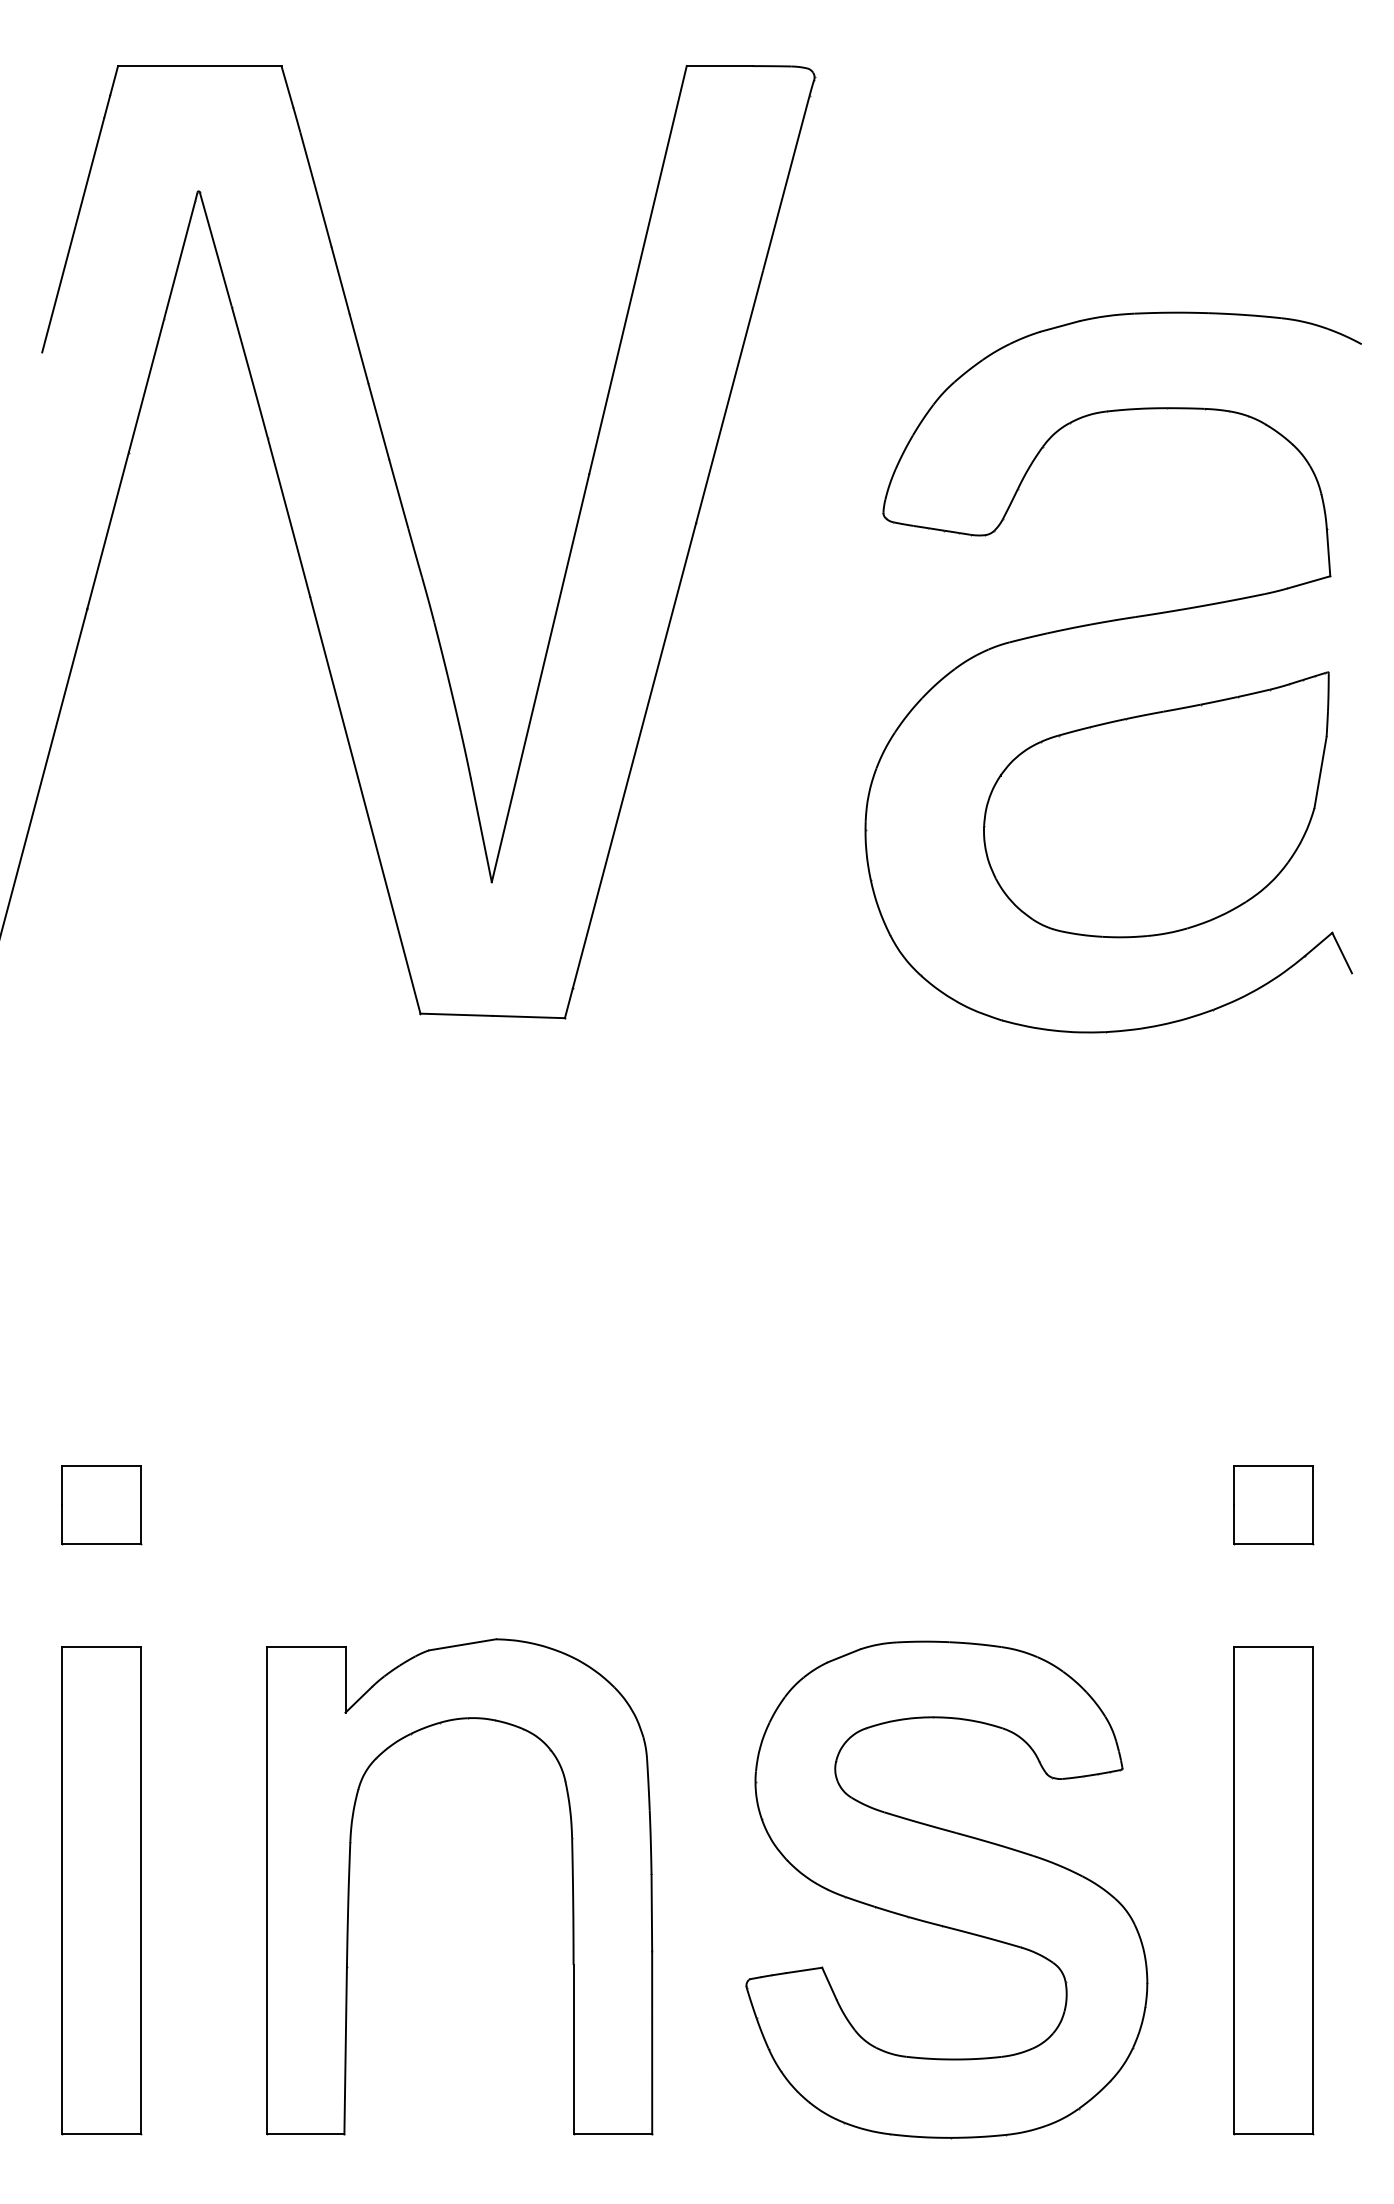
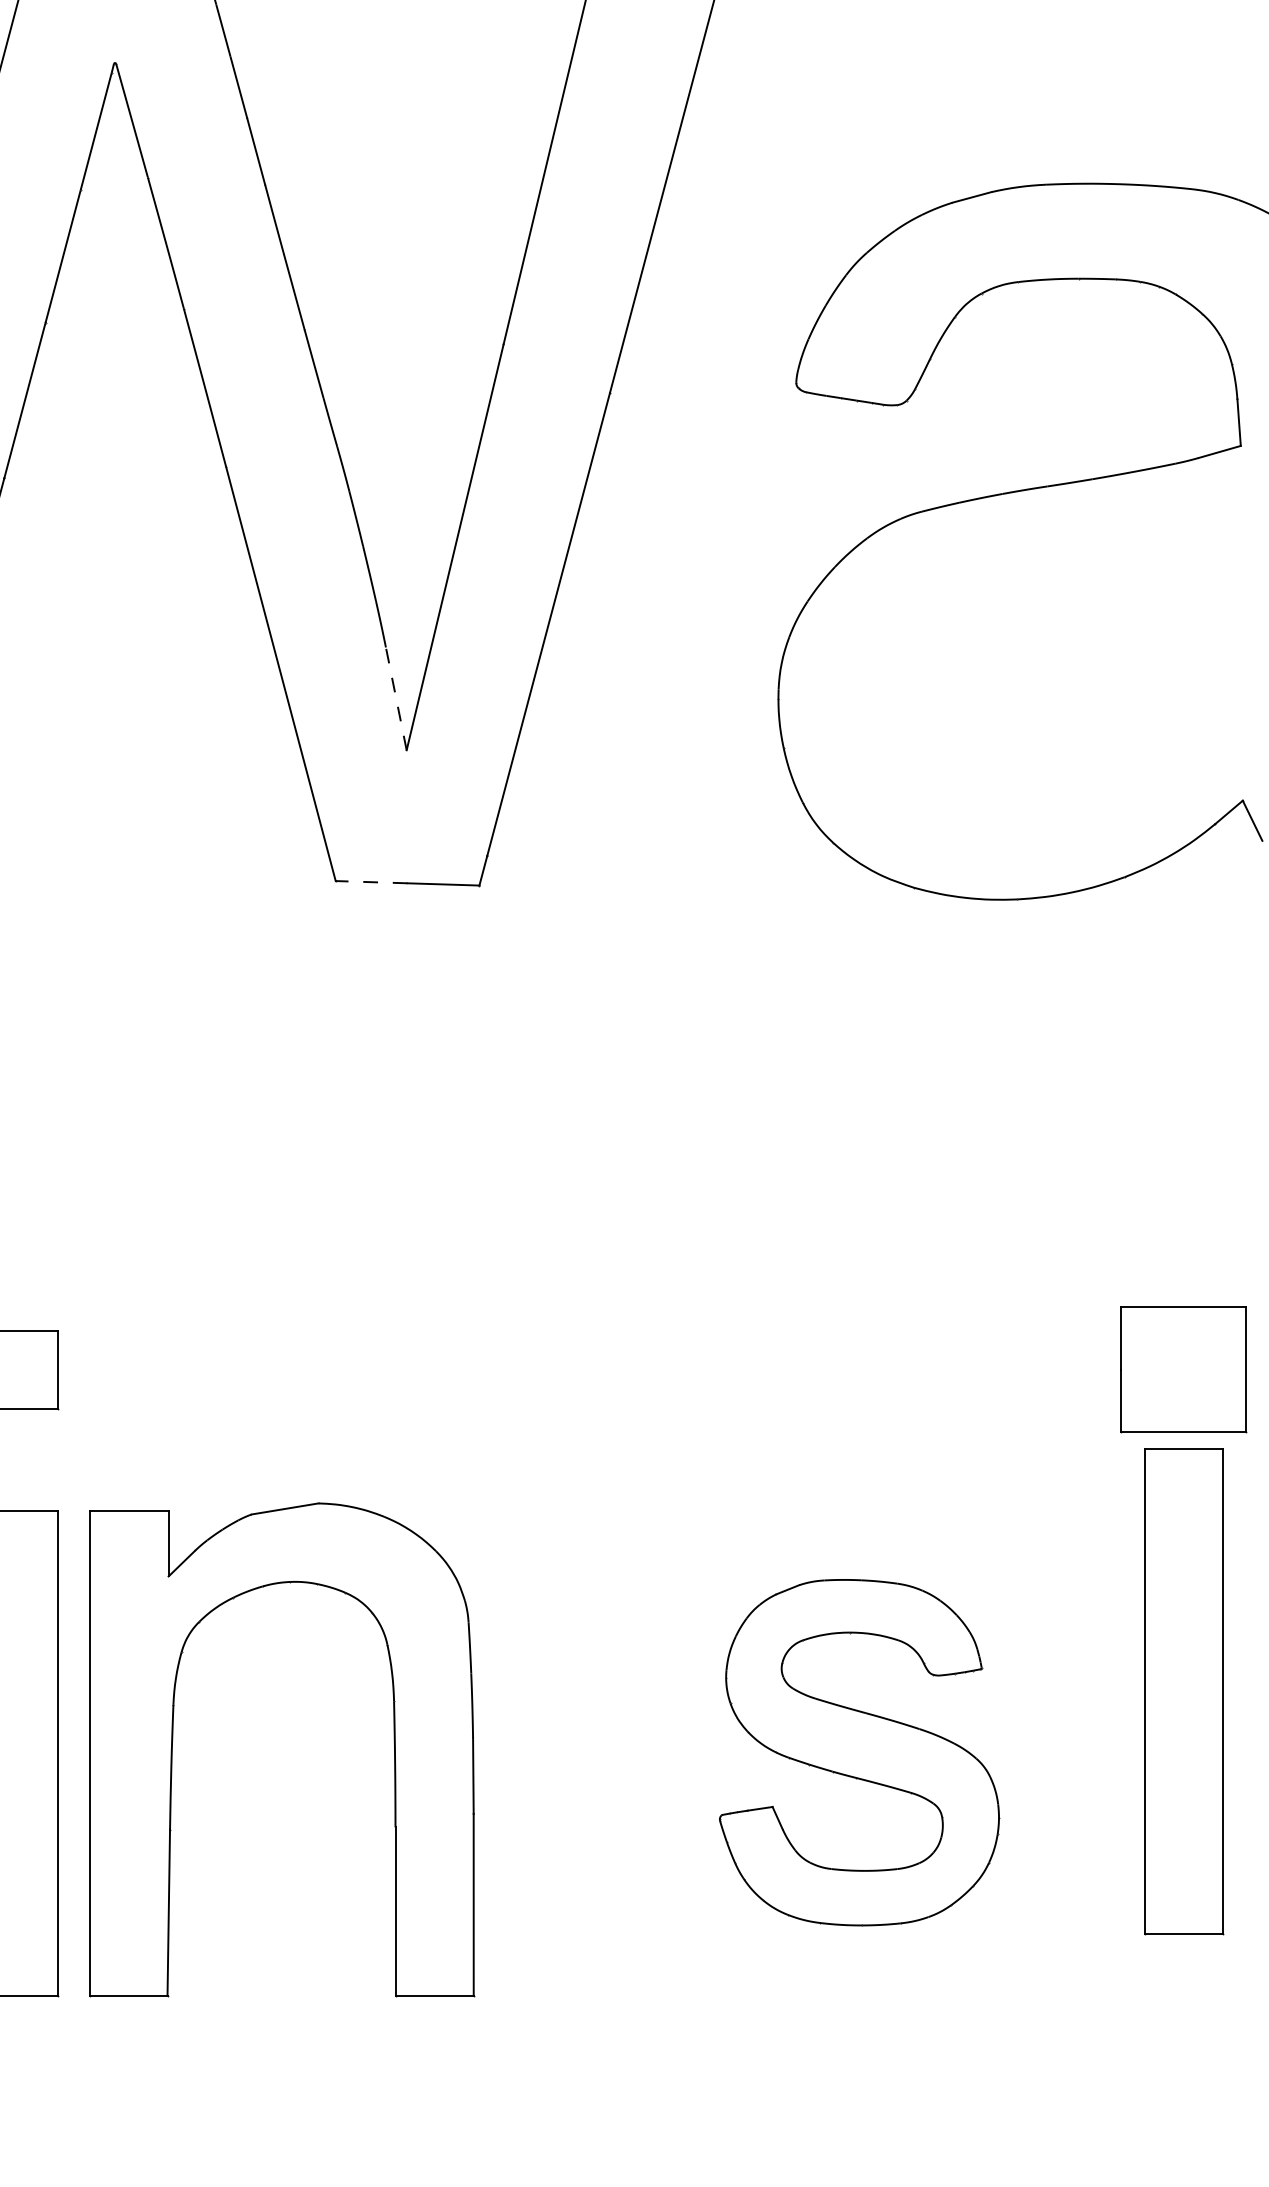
part: (1156, 804) -> (1067, 672), removed
line: (481, 830) -> (396, 698), solid -> dashed
line: (456, 1014) -> (371, 881), solid -> dashed
part: (1273, 1505) -> (1184, 1370), size x1.6
part: (350, 1873) -> (173, 1736), moved
part: (946, 1889) -> (859, 1752), size x0.7
part: (1273, 1890) -> (1184, 1691), moved

